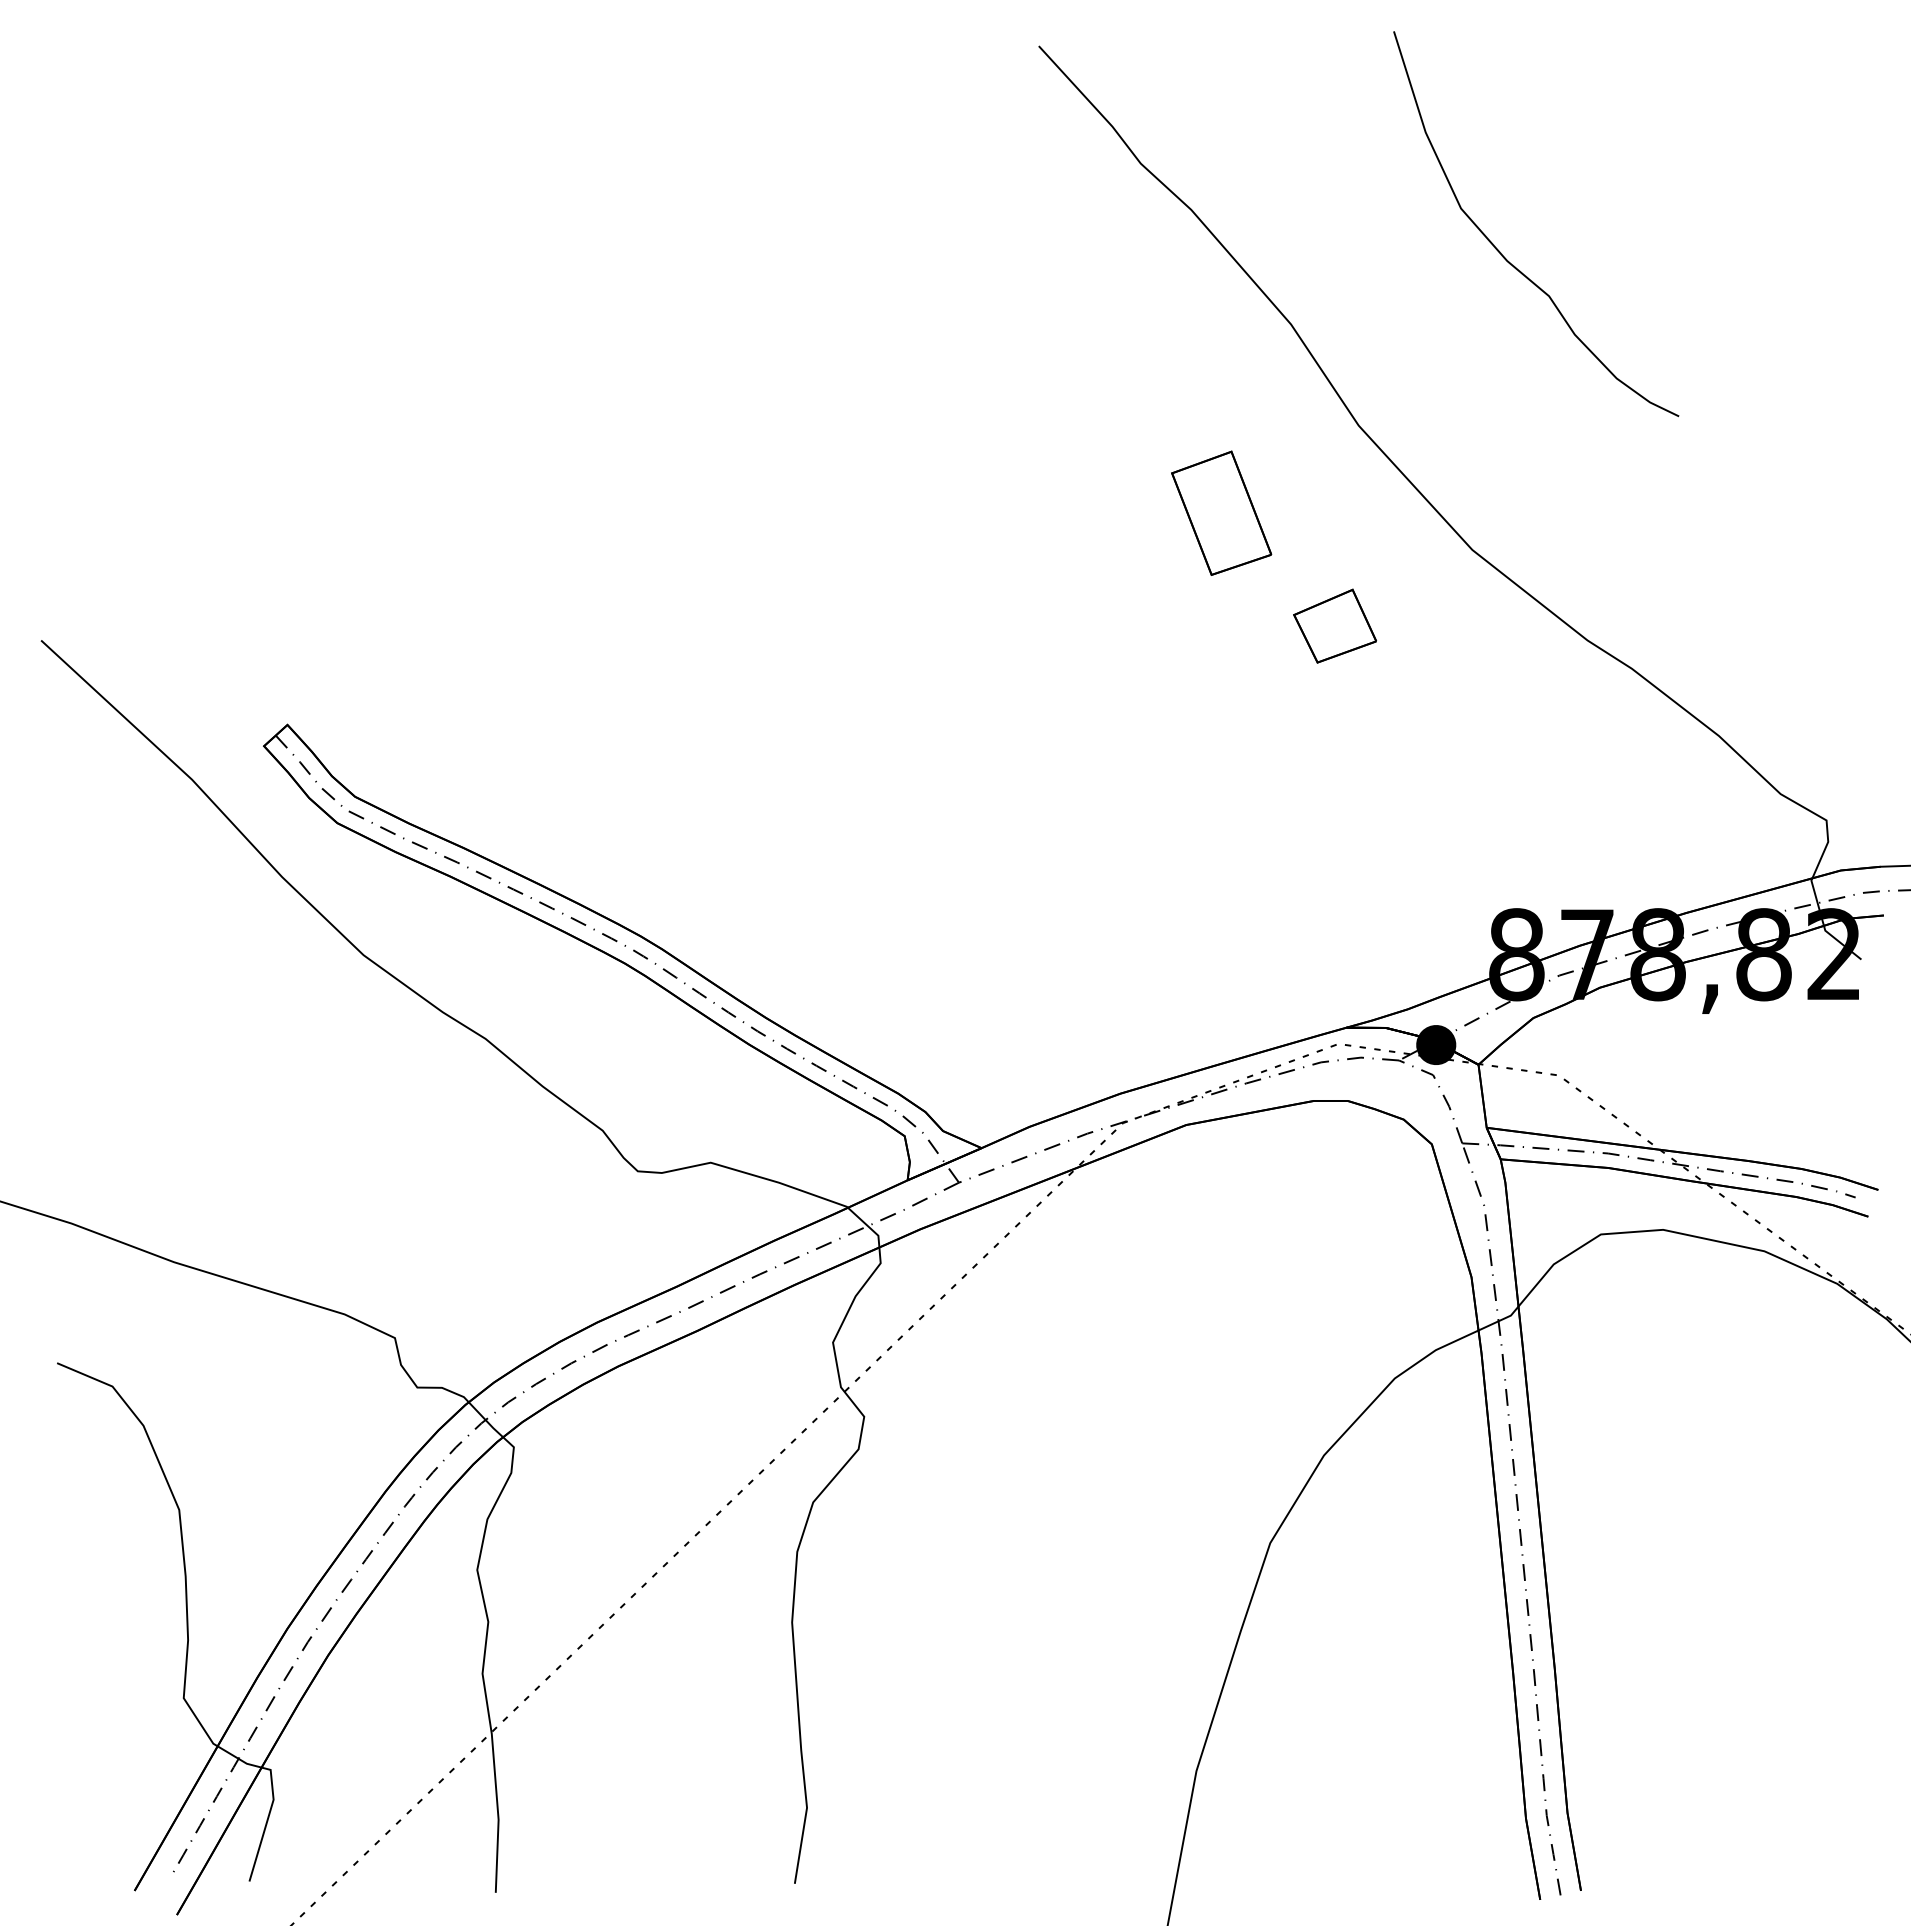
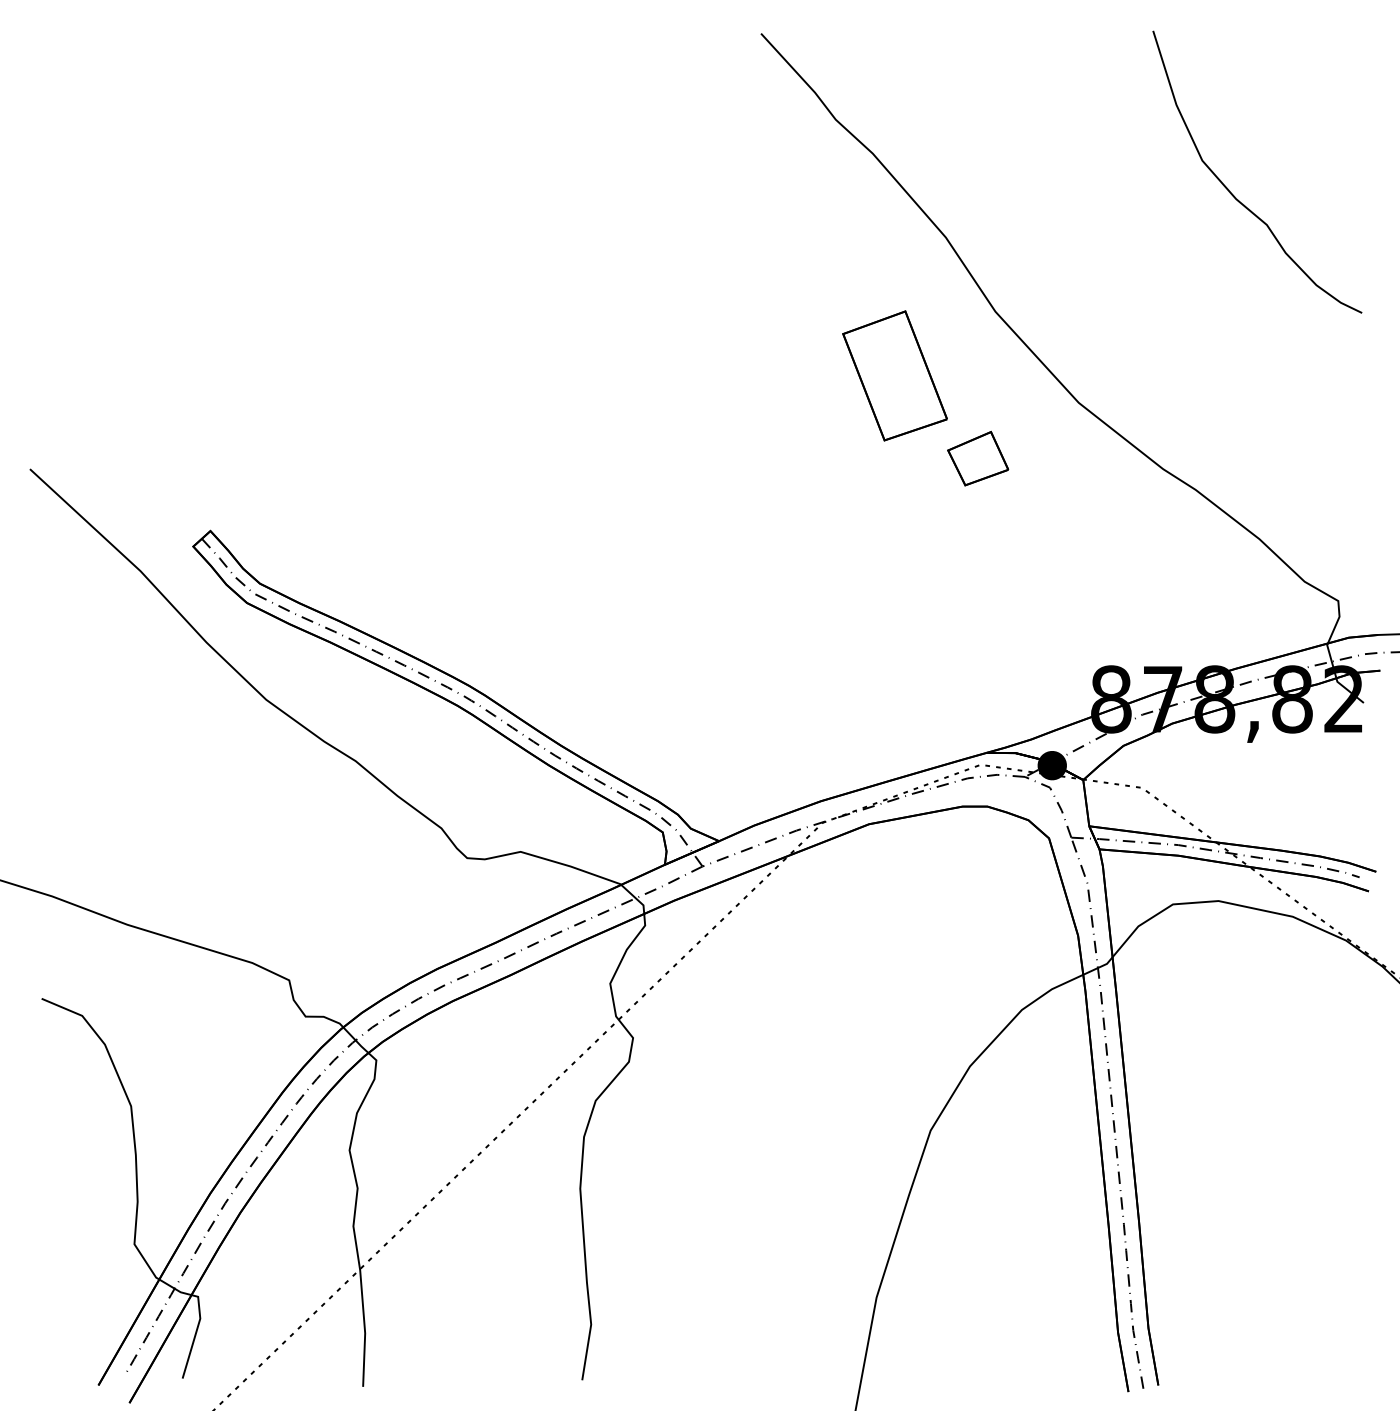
curve: (1500, 251) -> (1231, 192), moved
part: (1221, 513) -> (894, 376), size x1.43

